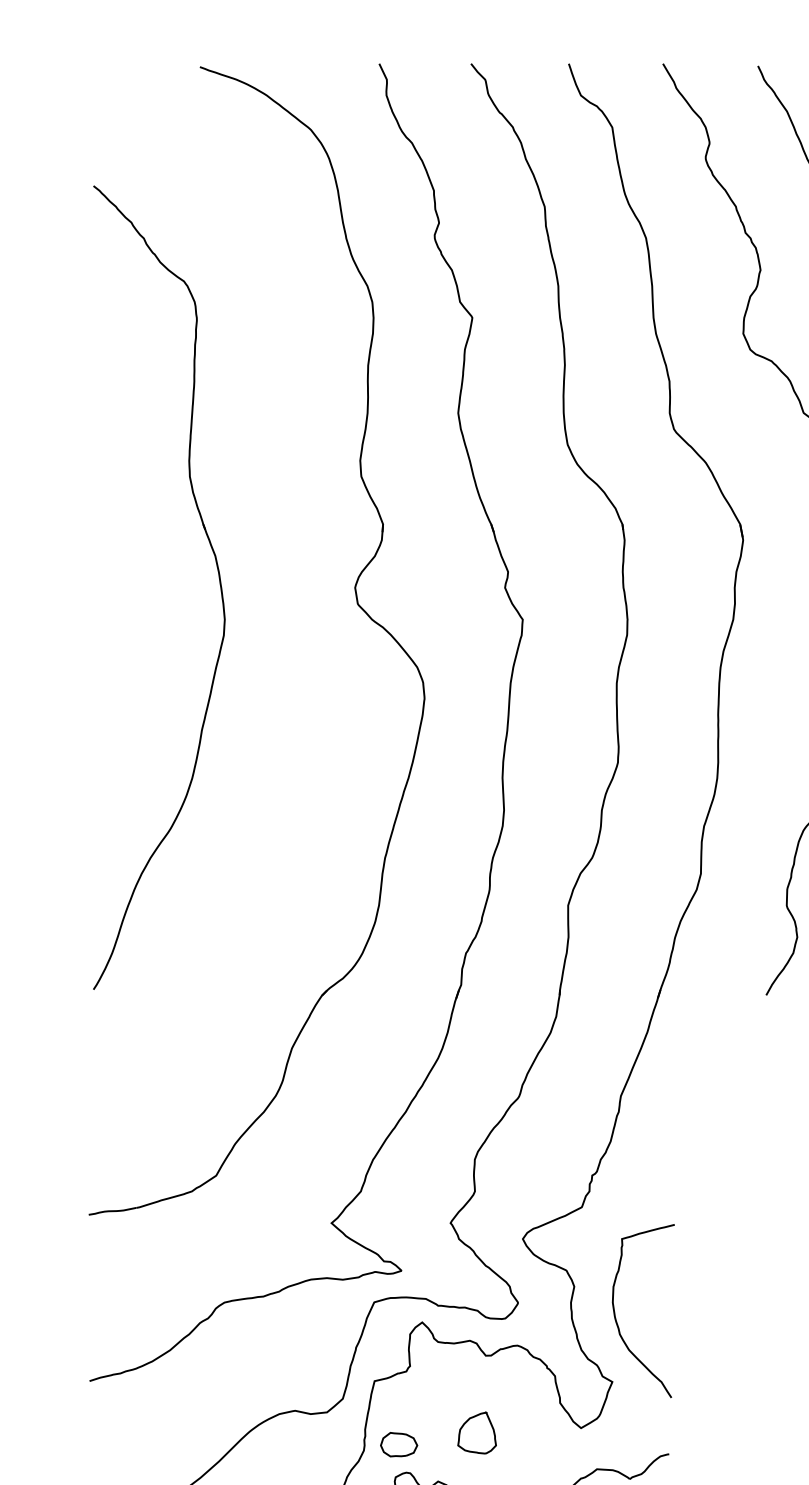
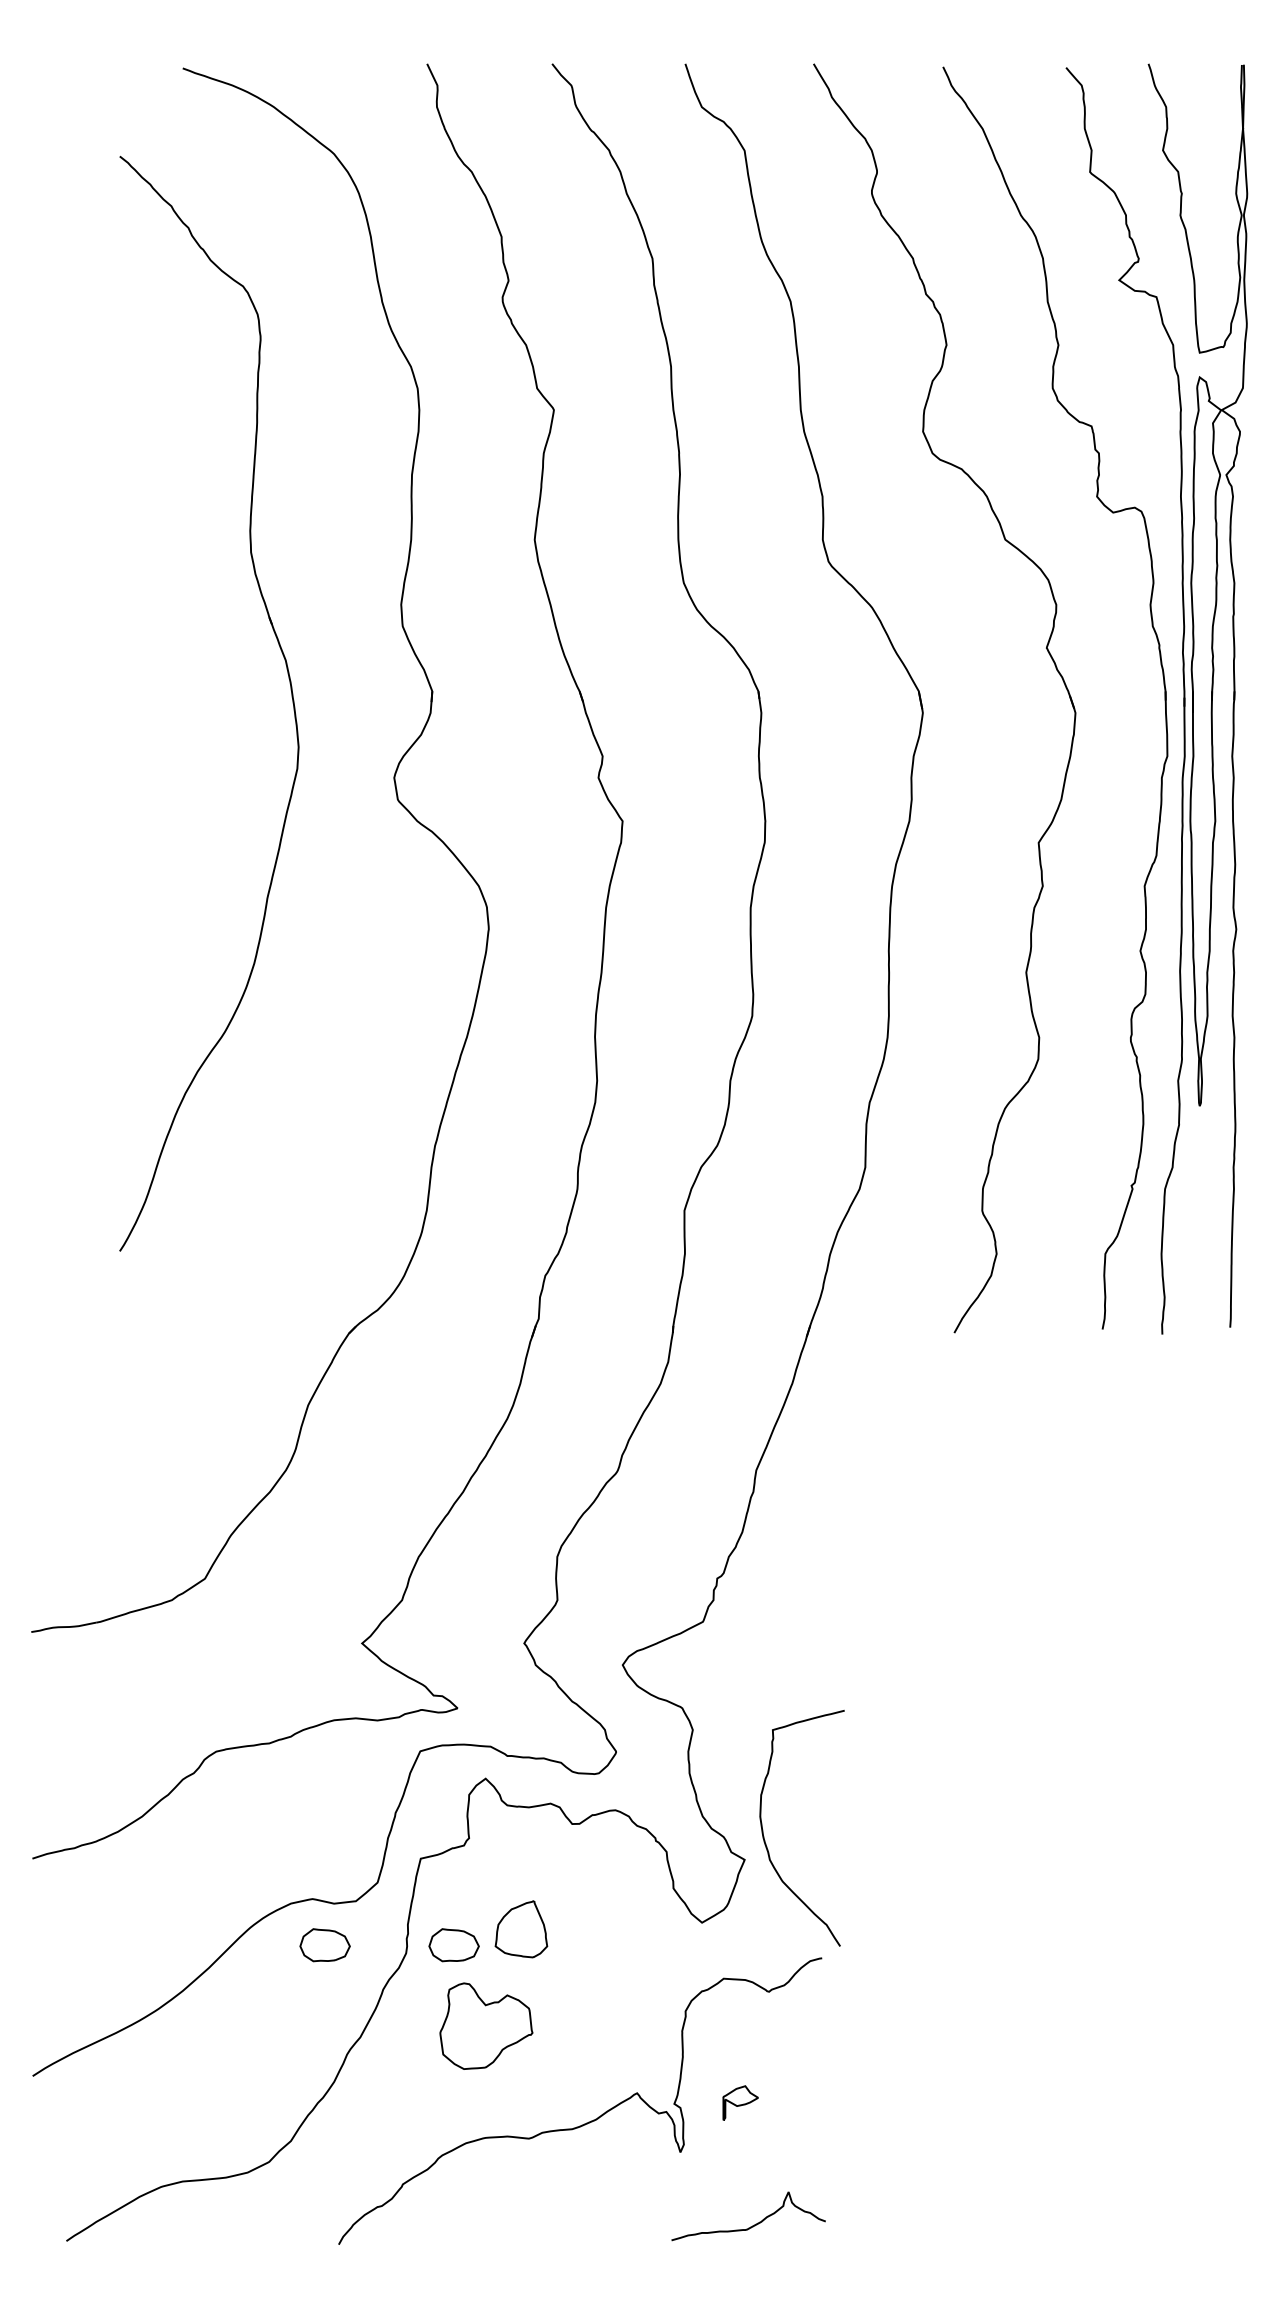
part: (218, 578) -> (290, 690), moved
curve: (615, 1317) -> (764, 1836), moved
part: (477, 1433) -> (521, 1929), moved
part: (303, 1444) -> (324, 1945), added

